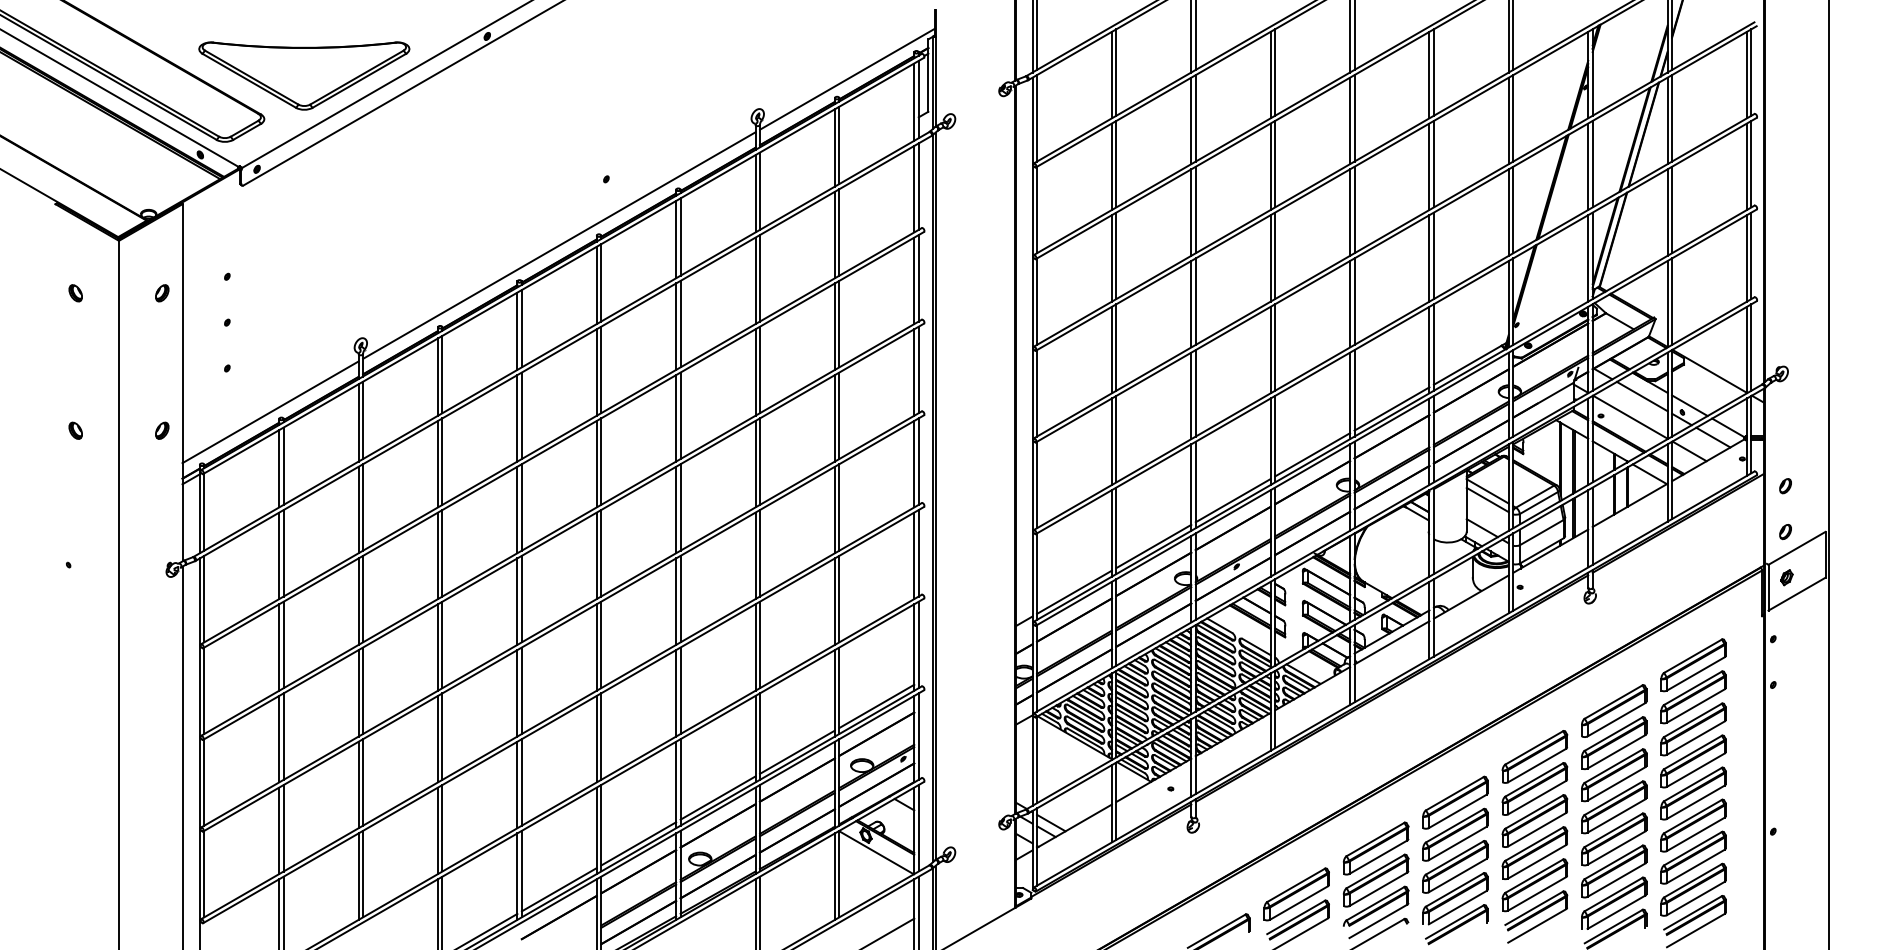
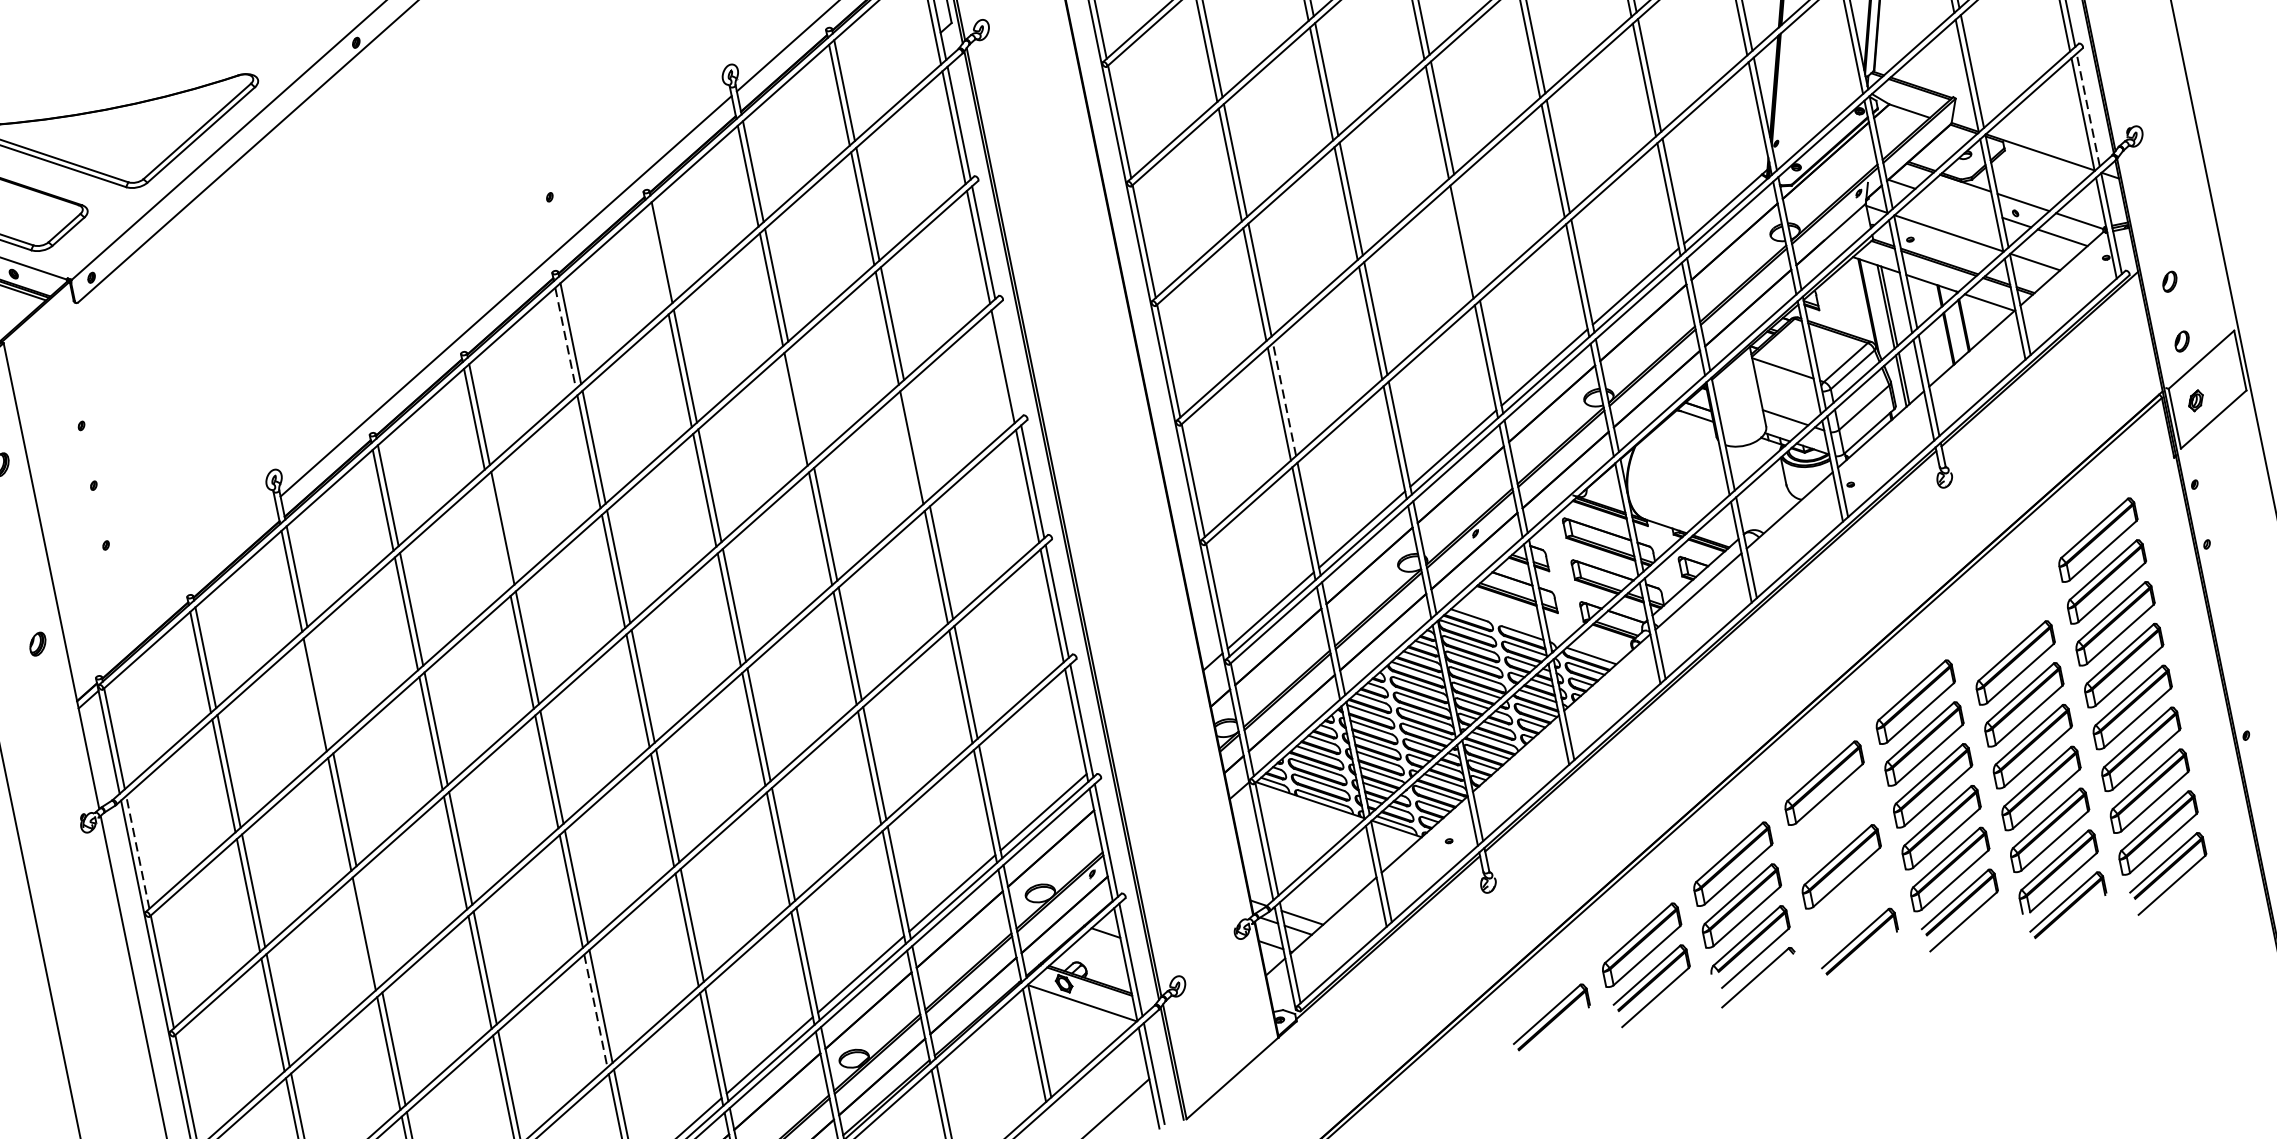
line: (676, 239) -> (657, 256), removed
line: (596, 285) -> (565, 338), solid -> dashed
line: (1751, 346) -> (2088, 108), solid -> dashed
line: (1275, 347) -> (1467, 237), removed
line: (760, 369) -> (801, 404), removed
line: (918, 369) -> (1007, 361), removed
line: (1641, 396) -> (1957, 203), removed
line: (270, 412) -> (174, 591), removed
line: (839, 415) -> (917, 442), removed
line: (517, 418) -> (497, 533), removed
line: (1116, 438) -> (1284, 398), solid -> dashed
line: (1487, 499) -> (1784, 378), removed
line: (363, 507) -> (320, 690), removed
line: (204, 598) -> (137, 851), solid -> dashed
line: (363, 690) -> (369, 928), removed
part: (1614, 710) -> (2006, 620), removed
line: (517, 785) -> (596, 1011), solid -> dashed
part: (1455, 834) -> (1832, 824), removed
part: (1455, 898) -> (1849, 907), removed

